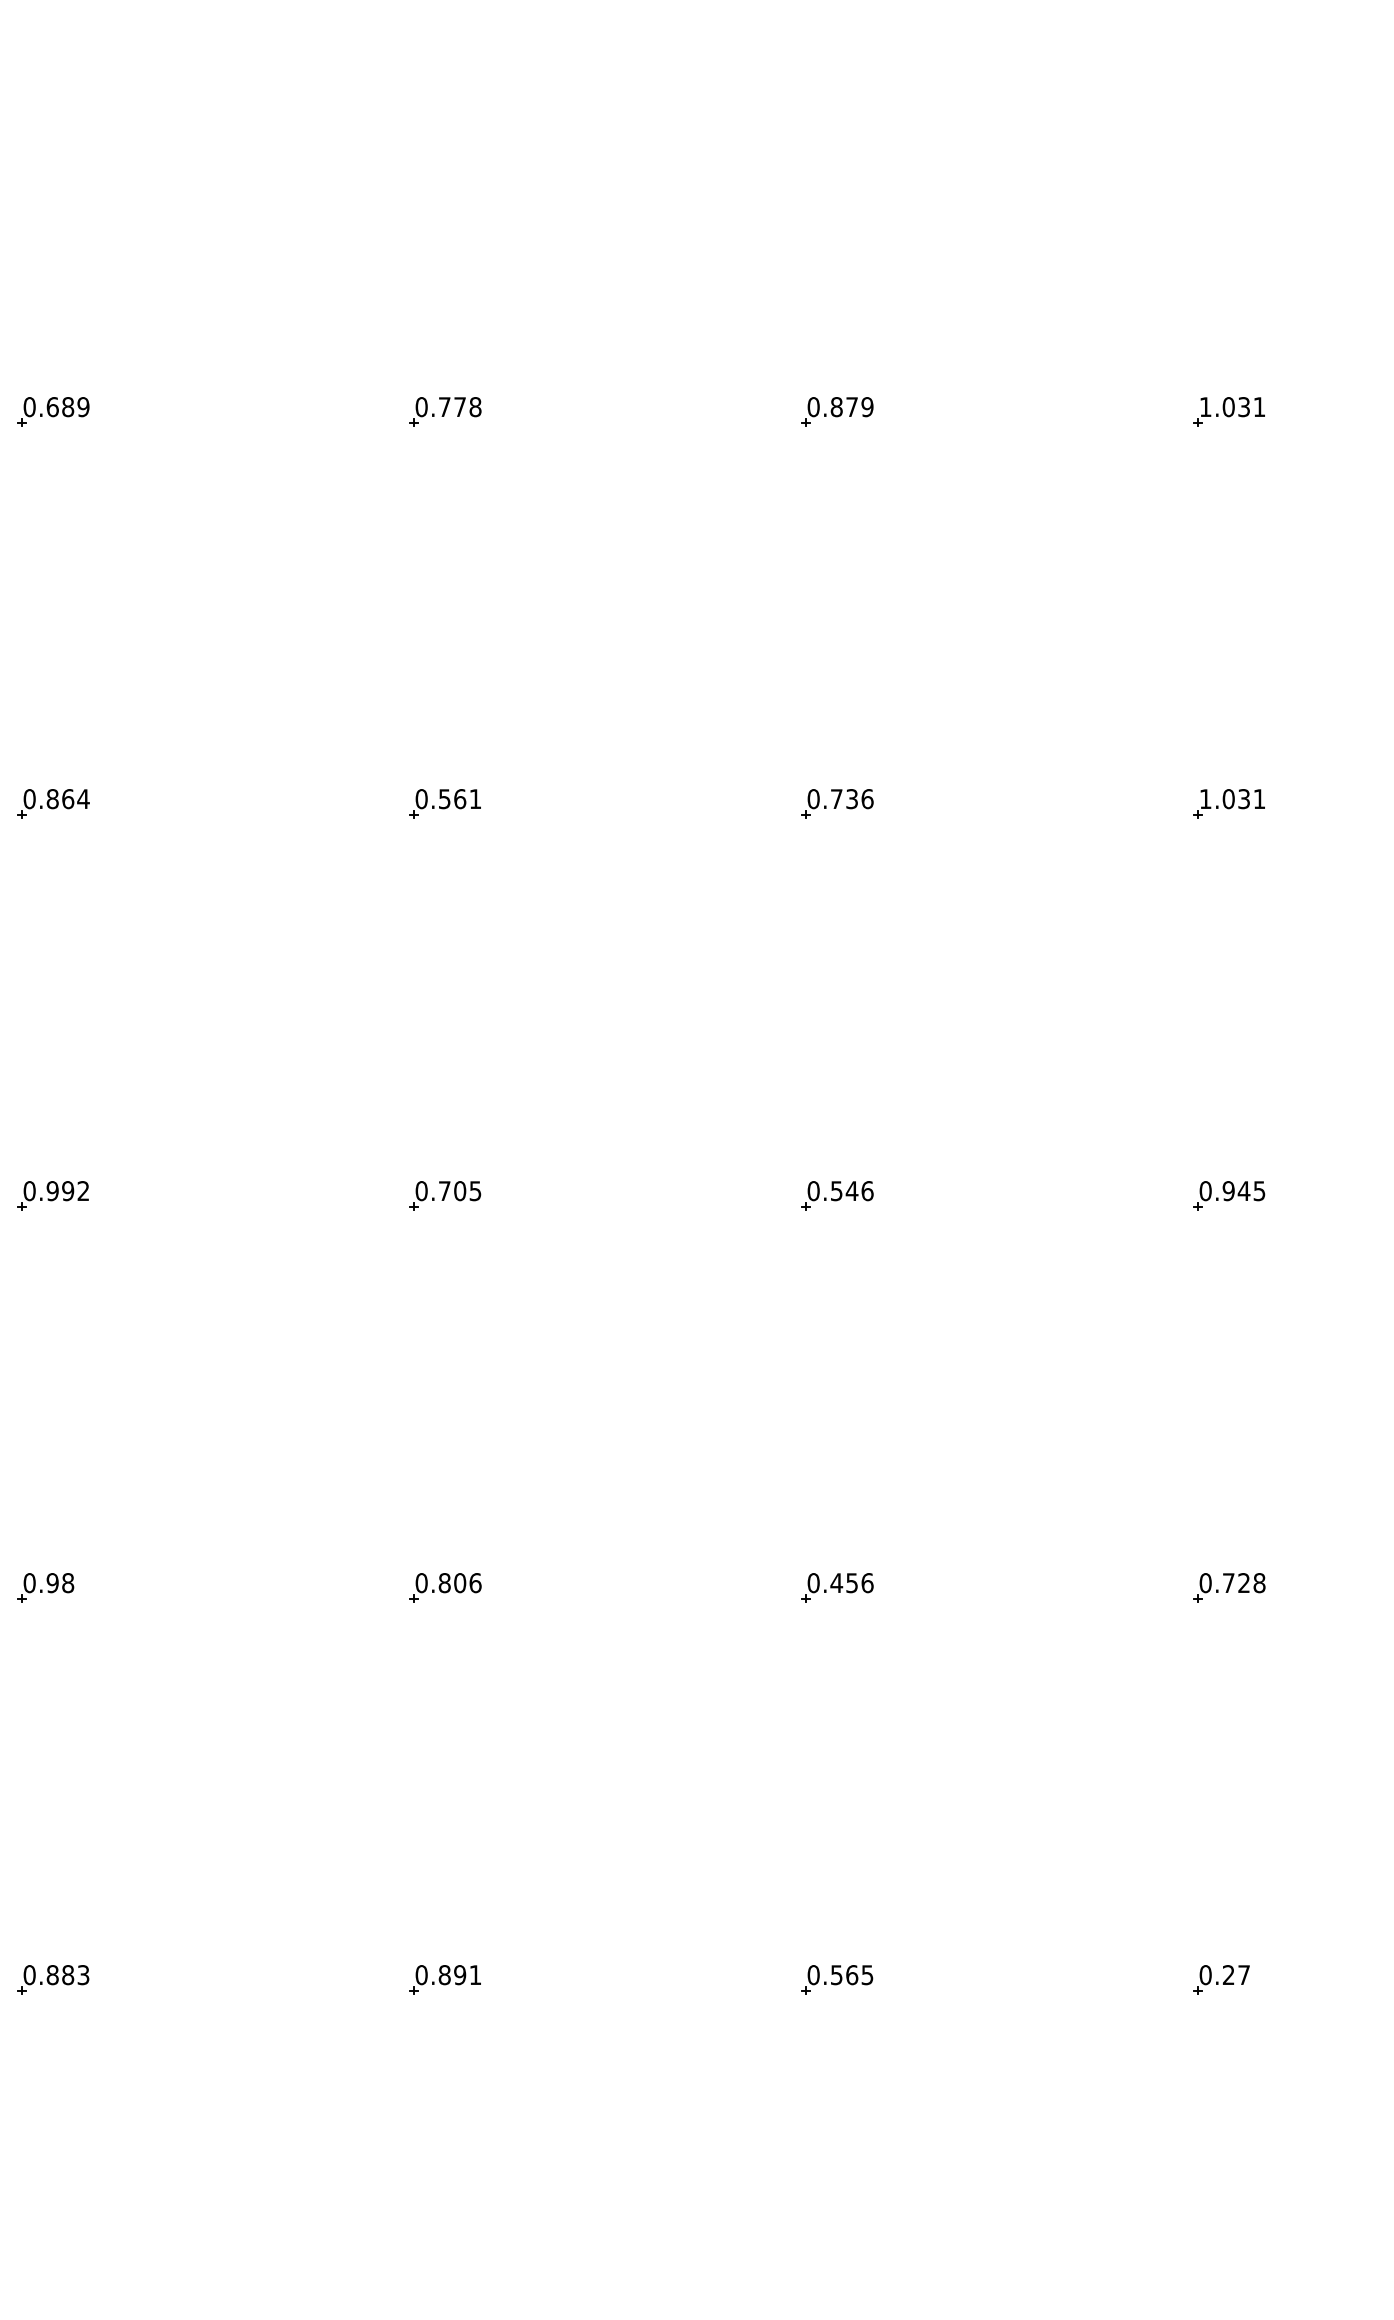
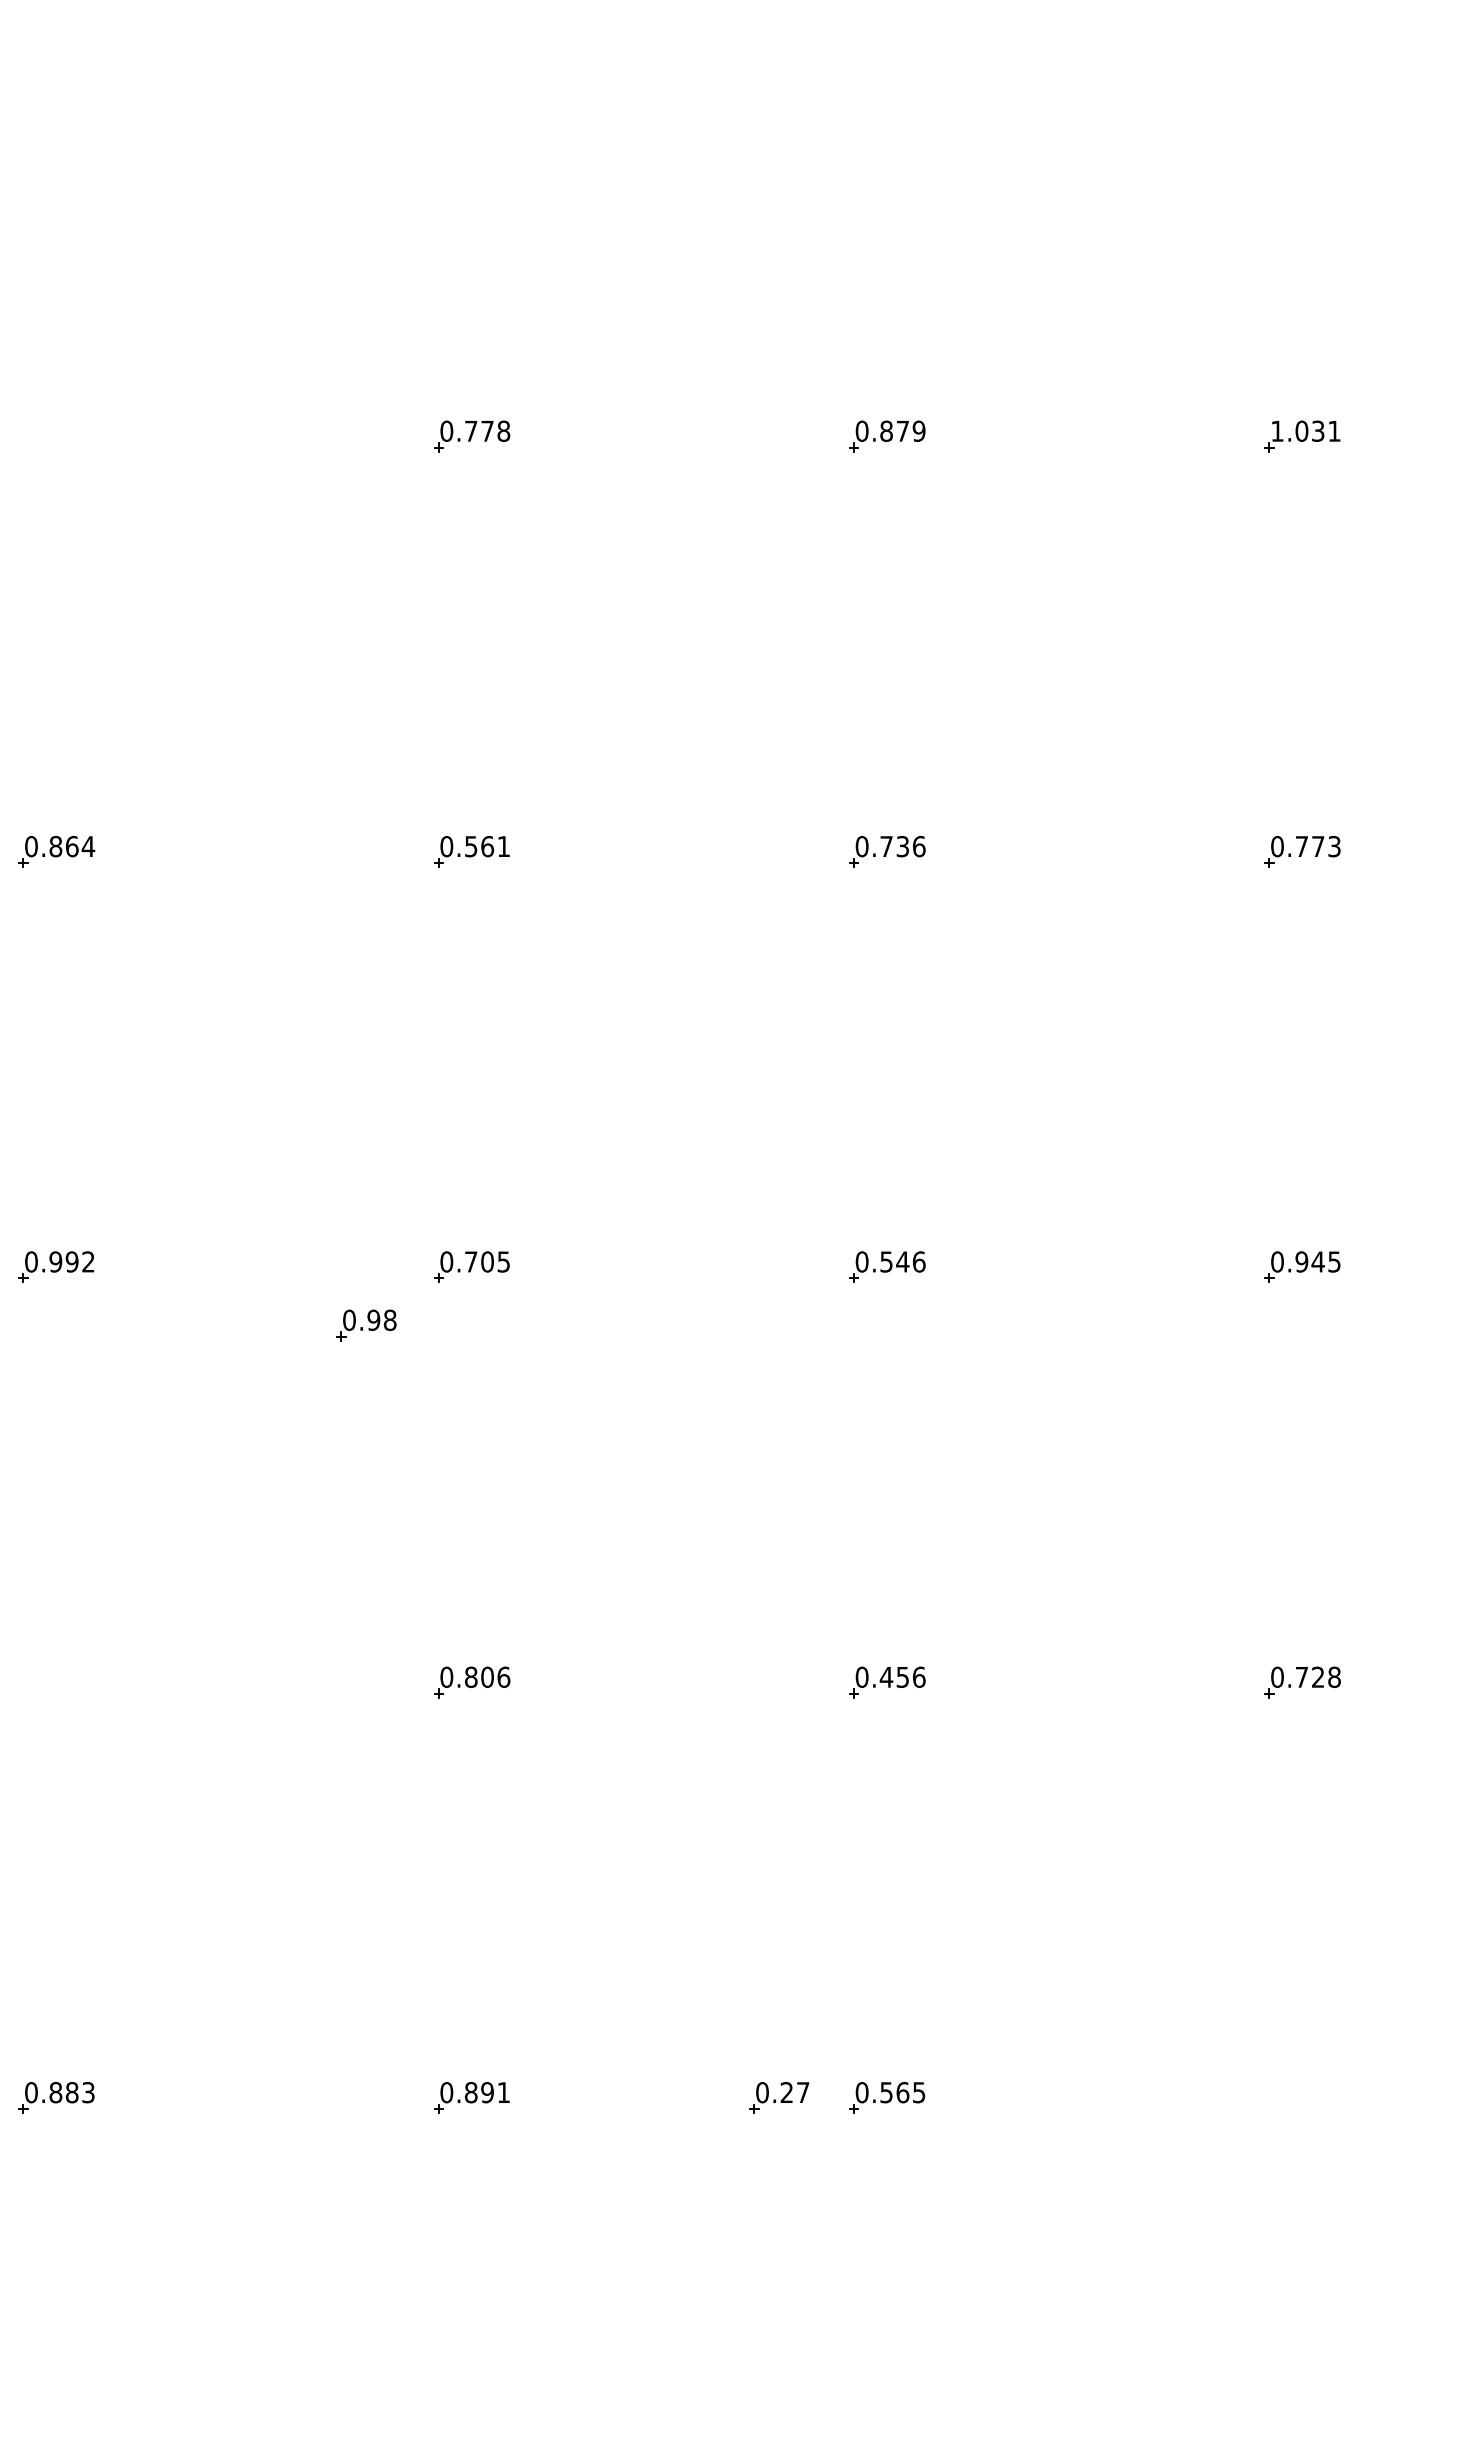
part: (53, 412) -> (56, 436), removed
text: (1232, 798) -> (1305, 846), 1.031 -> 0.773
part: (45, 1588) -> (366, 1325), moved
part: (1221, 1979) -> (779, 2097), moved

